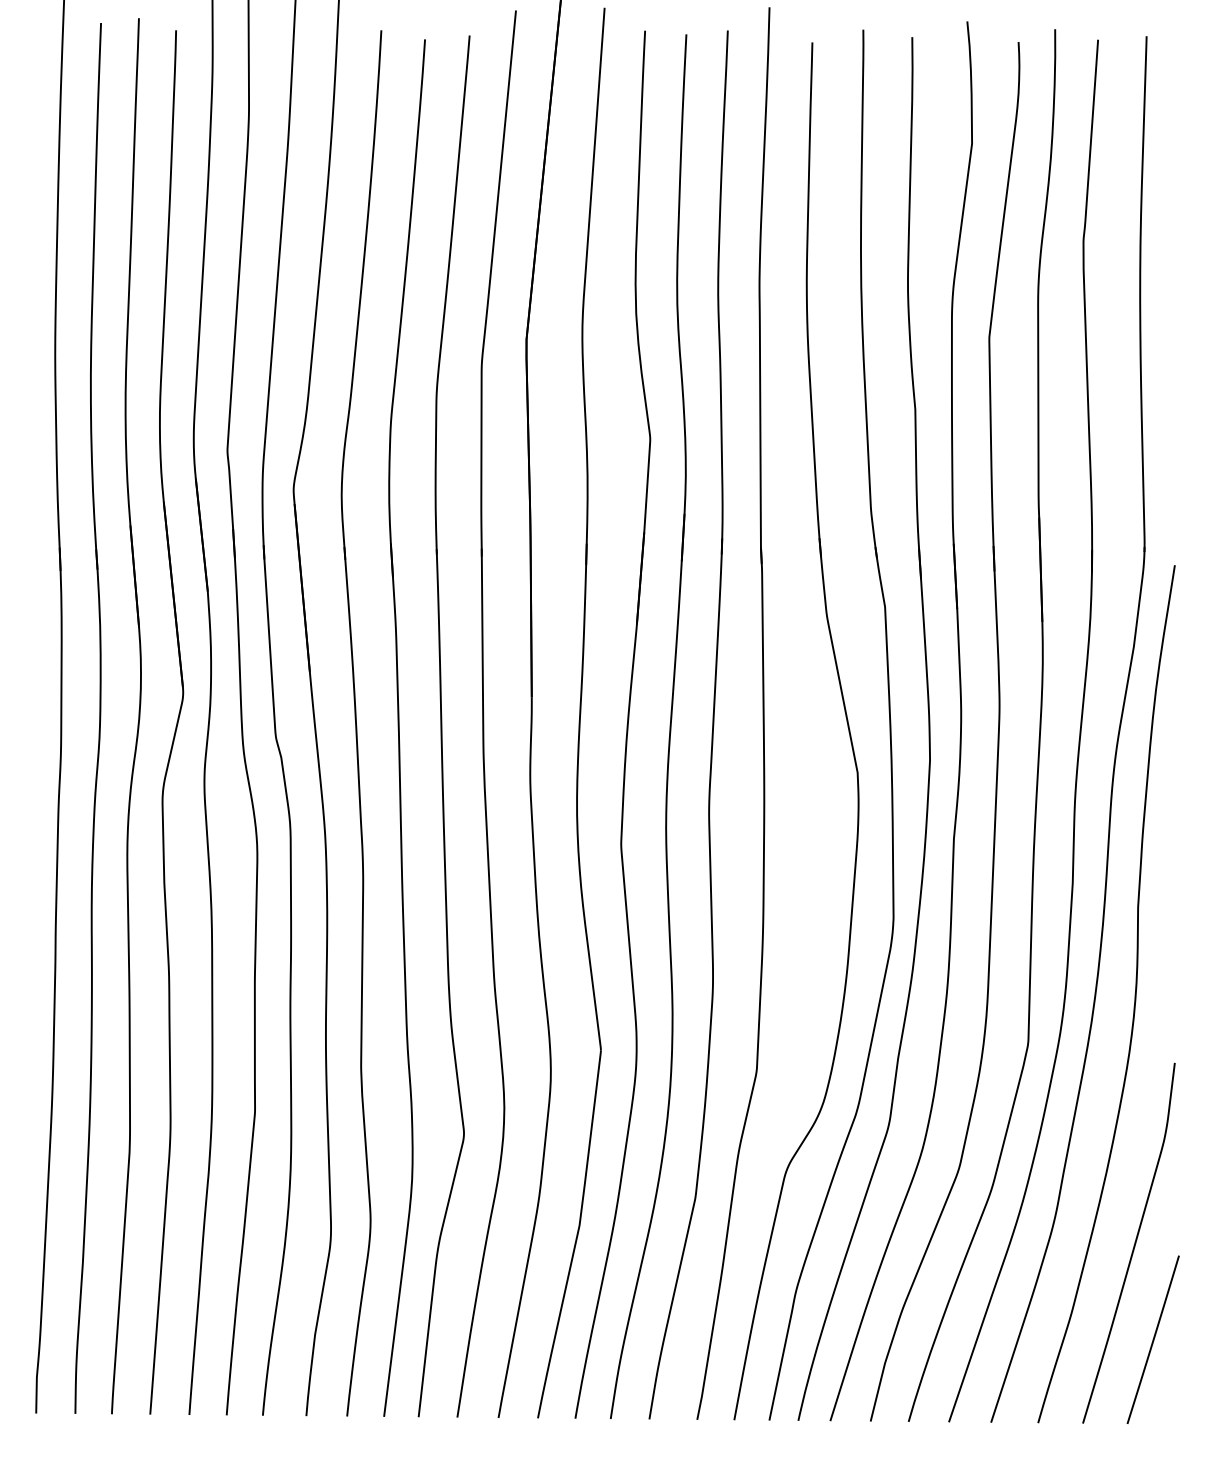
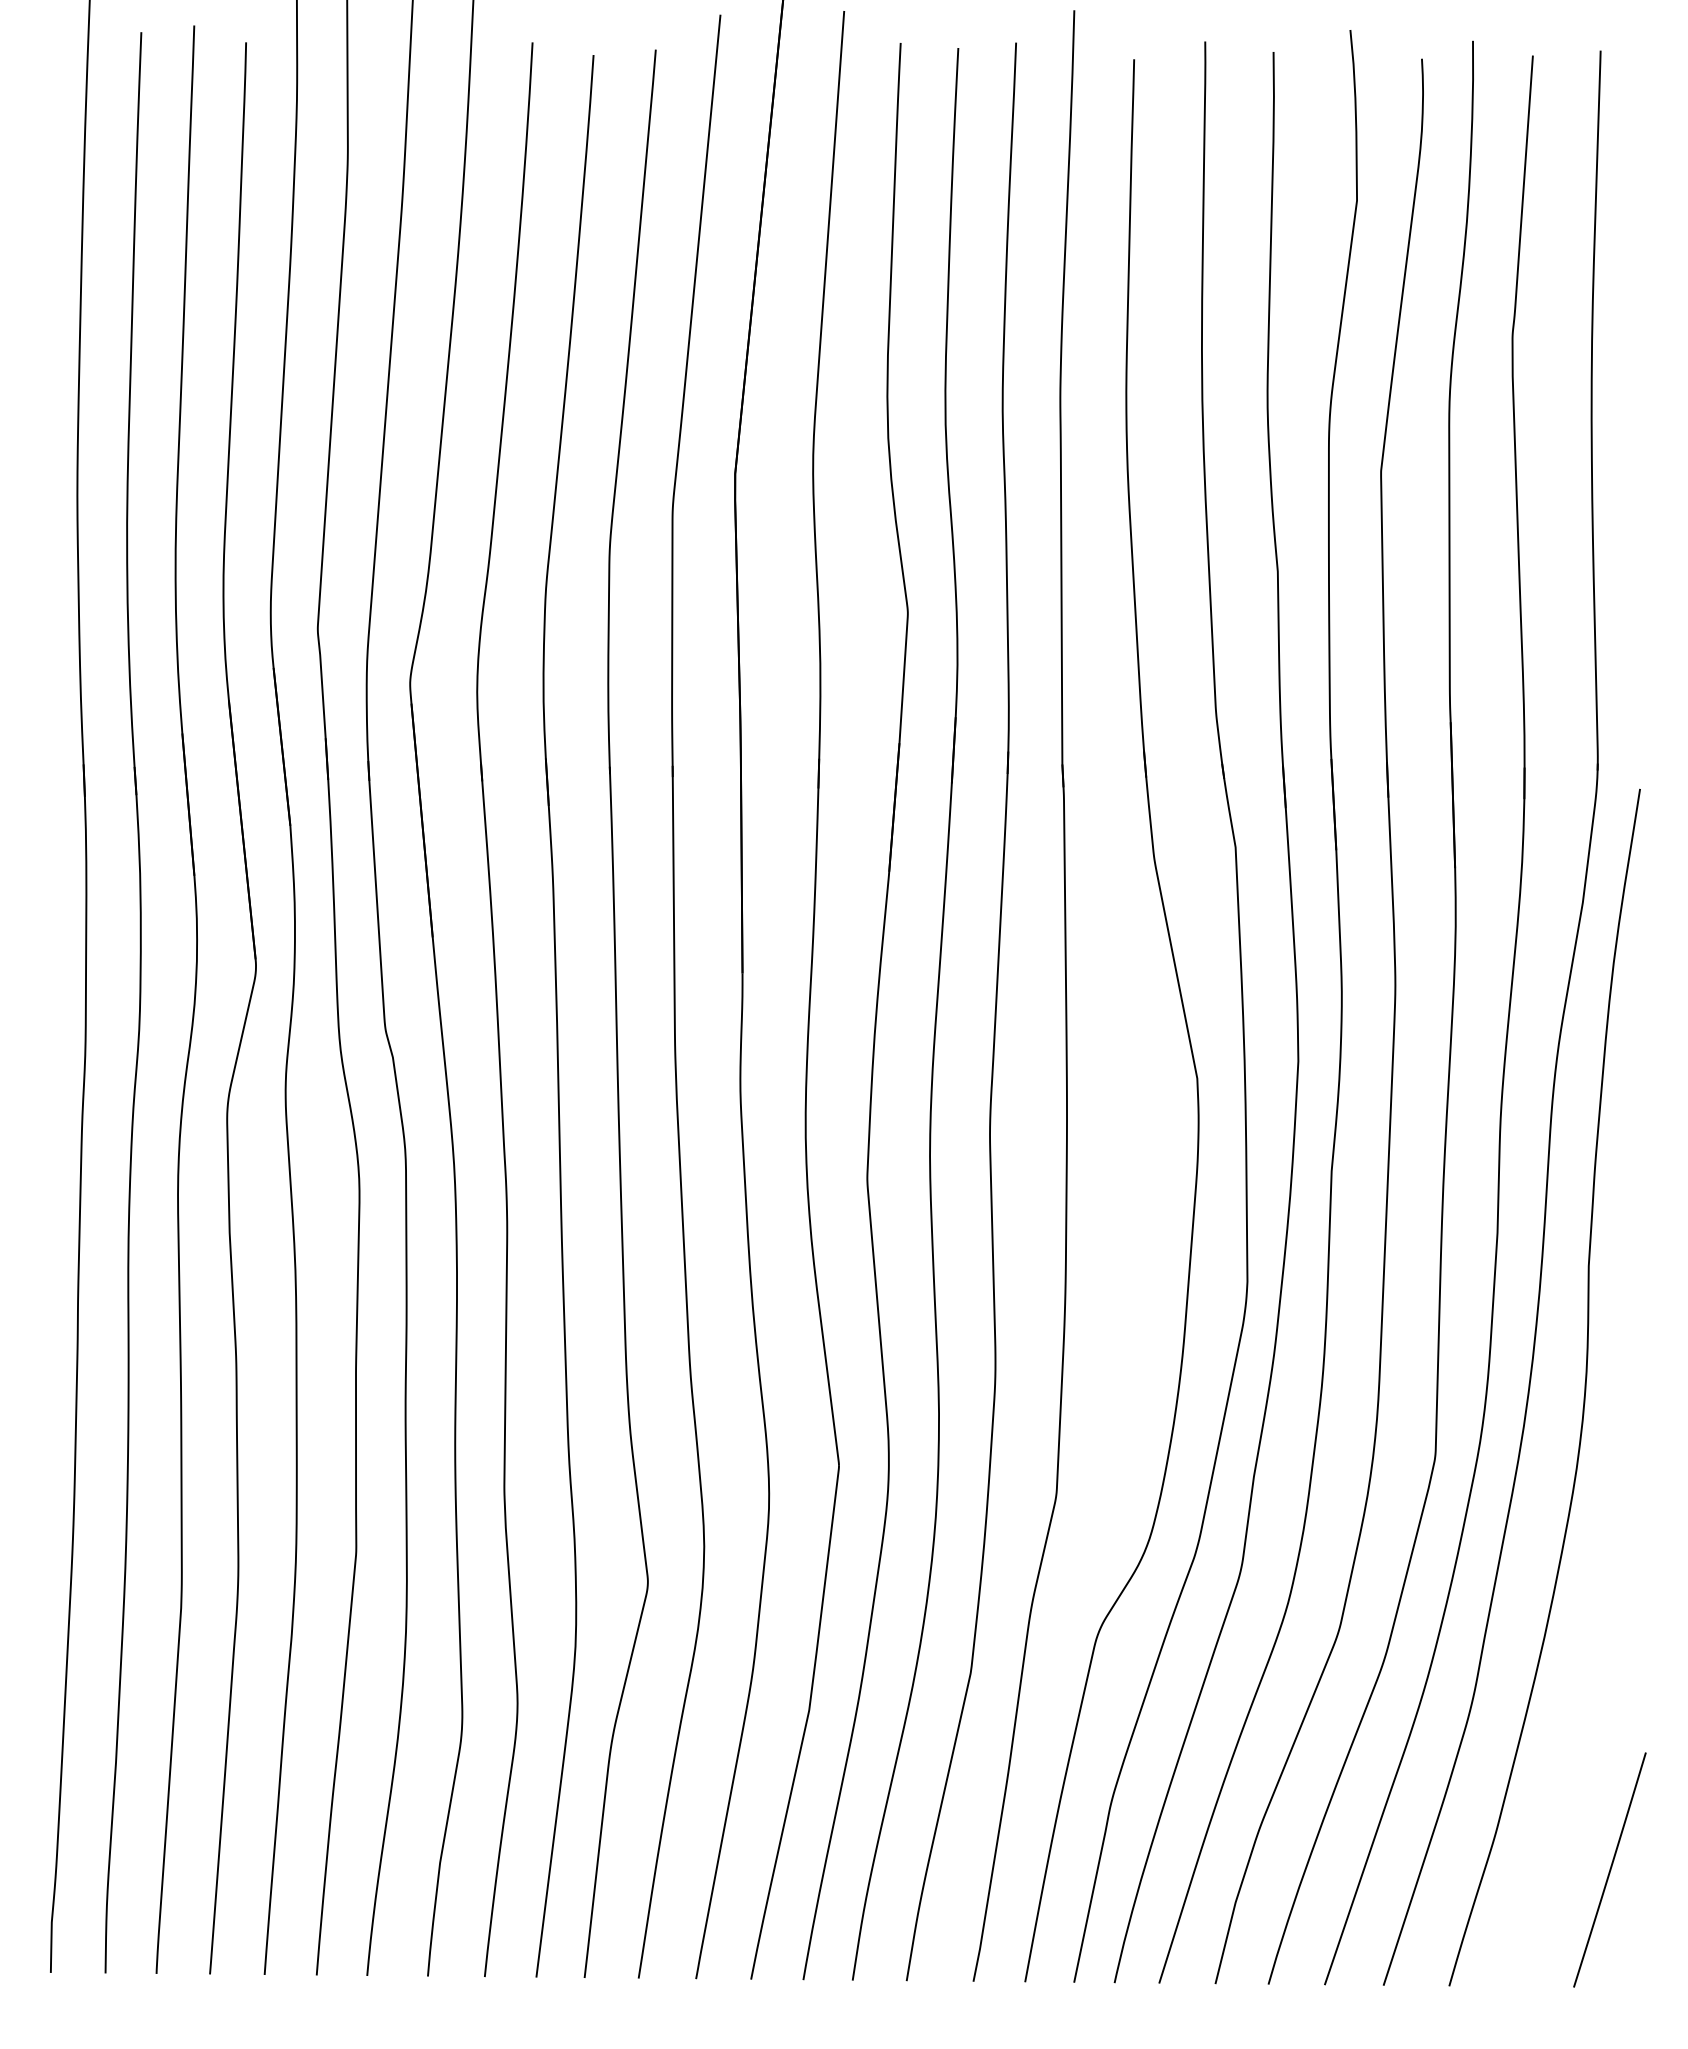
curve: (1134, 1243) -> (1583, 1735), removed

